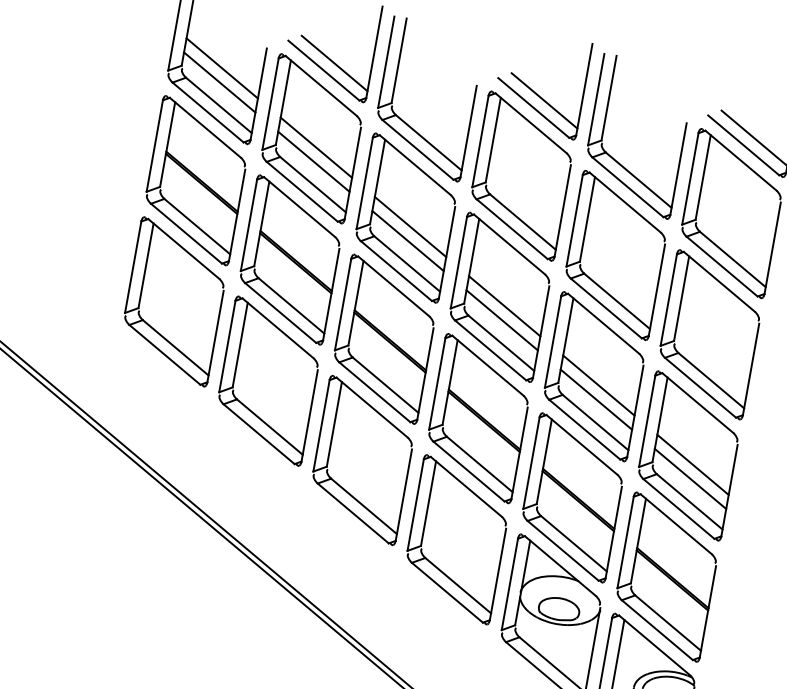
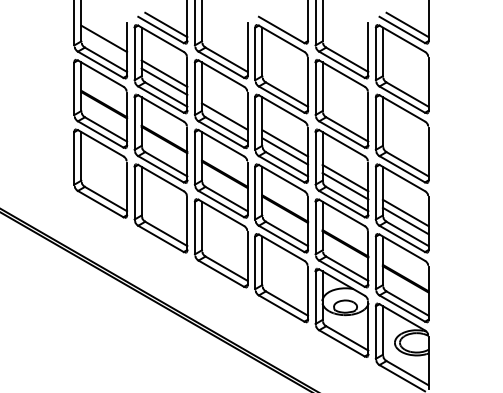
line: (220, 81) -> (104, 46), removed
line: (543, 99) -> (286, 24), removed
line: (409, 226) -> (224, 108), removed

